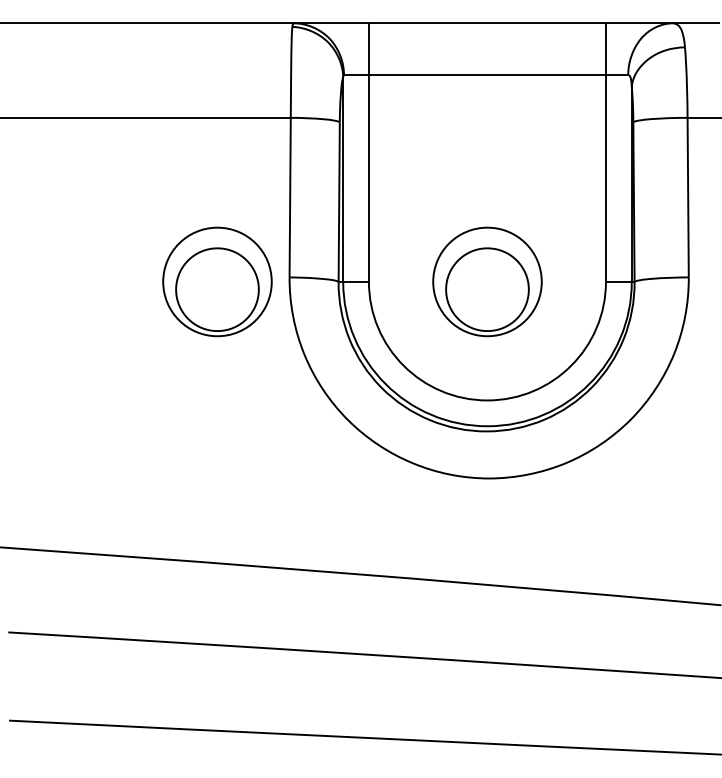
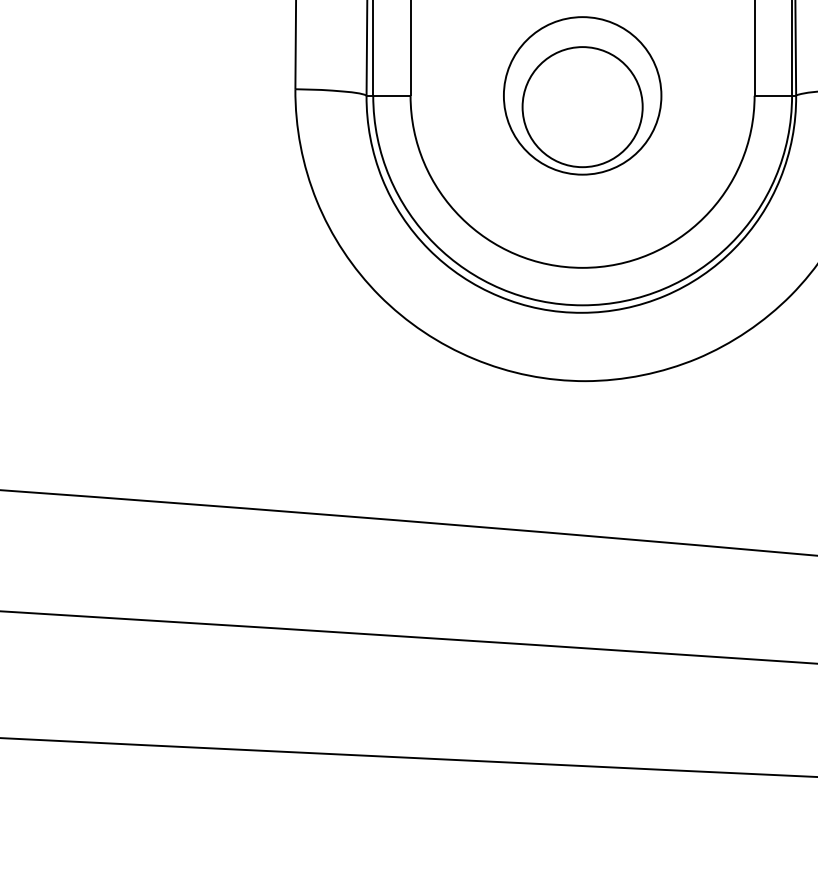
part: (217, 281) -> (190, 95), removed

